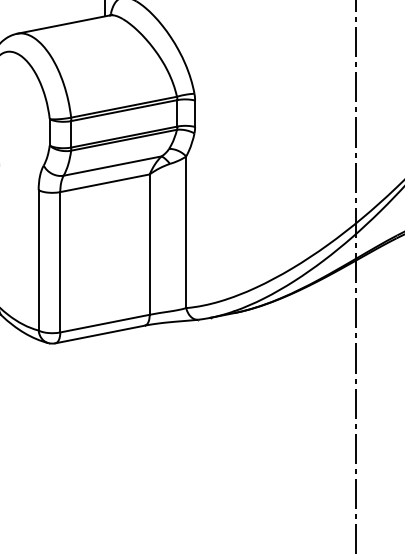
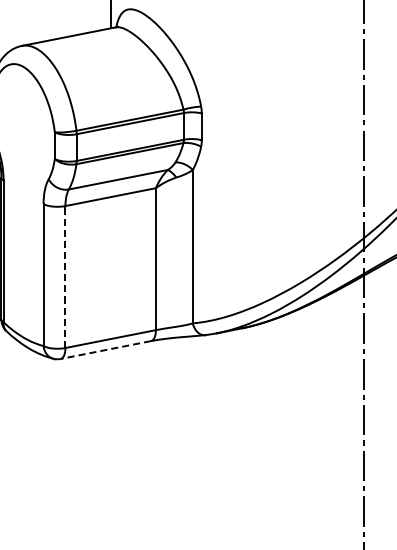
line: (60, 261) -> (65, 276), solid -> dashed
line: (100, 334) -> (106, 350), solid -> dashed

